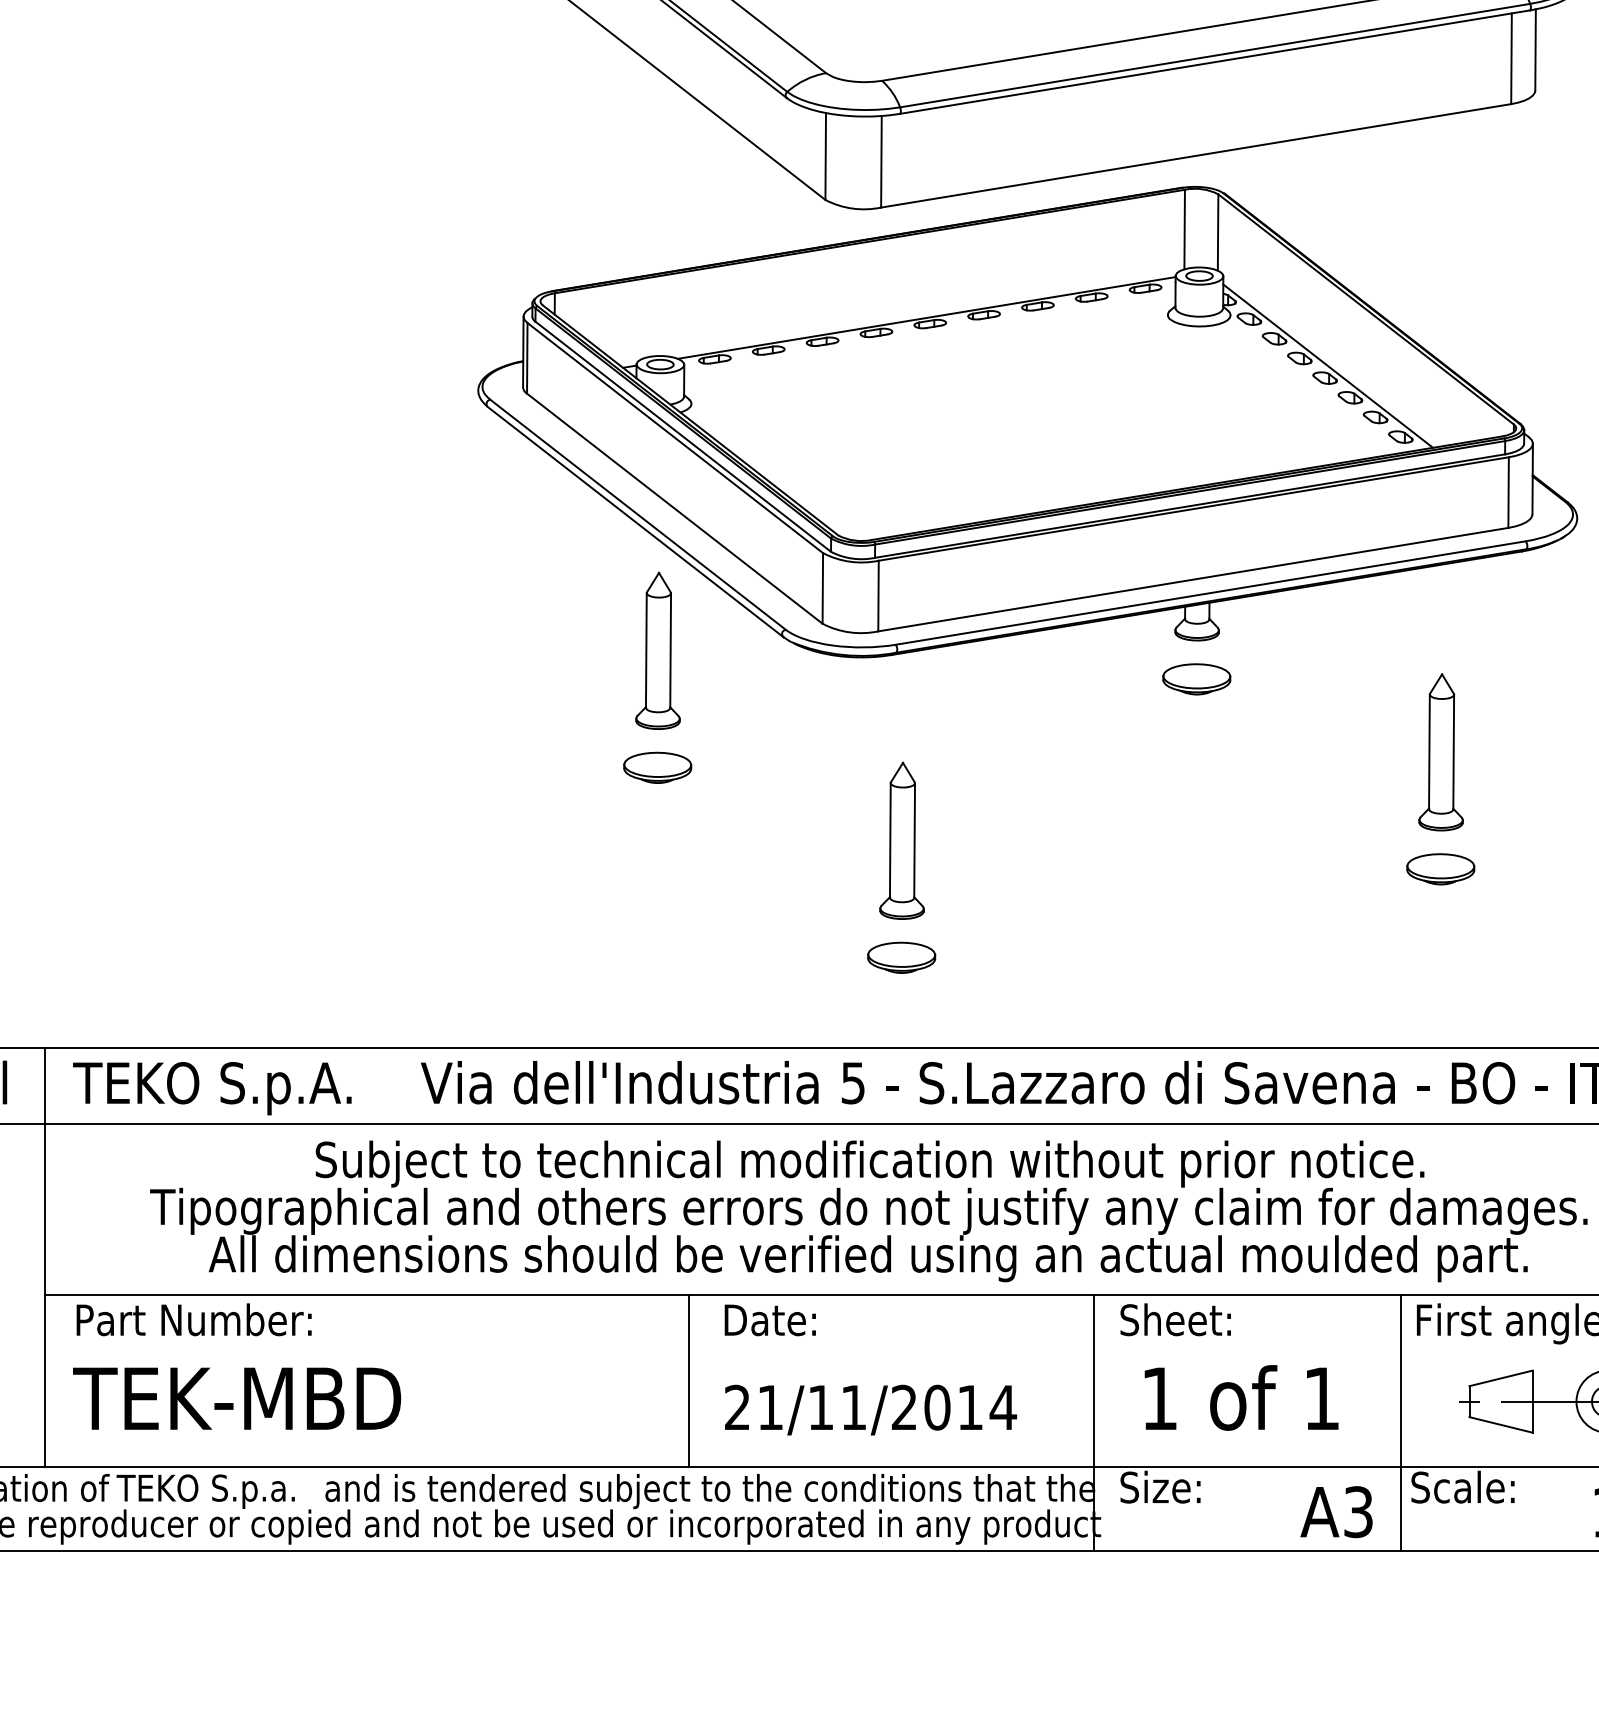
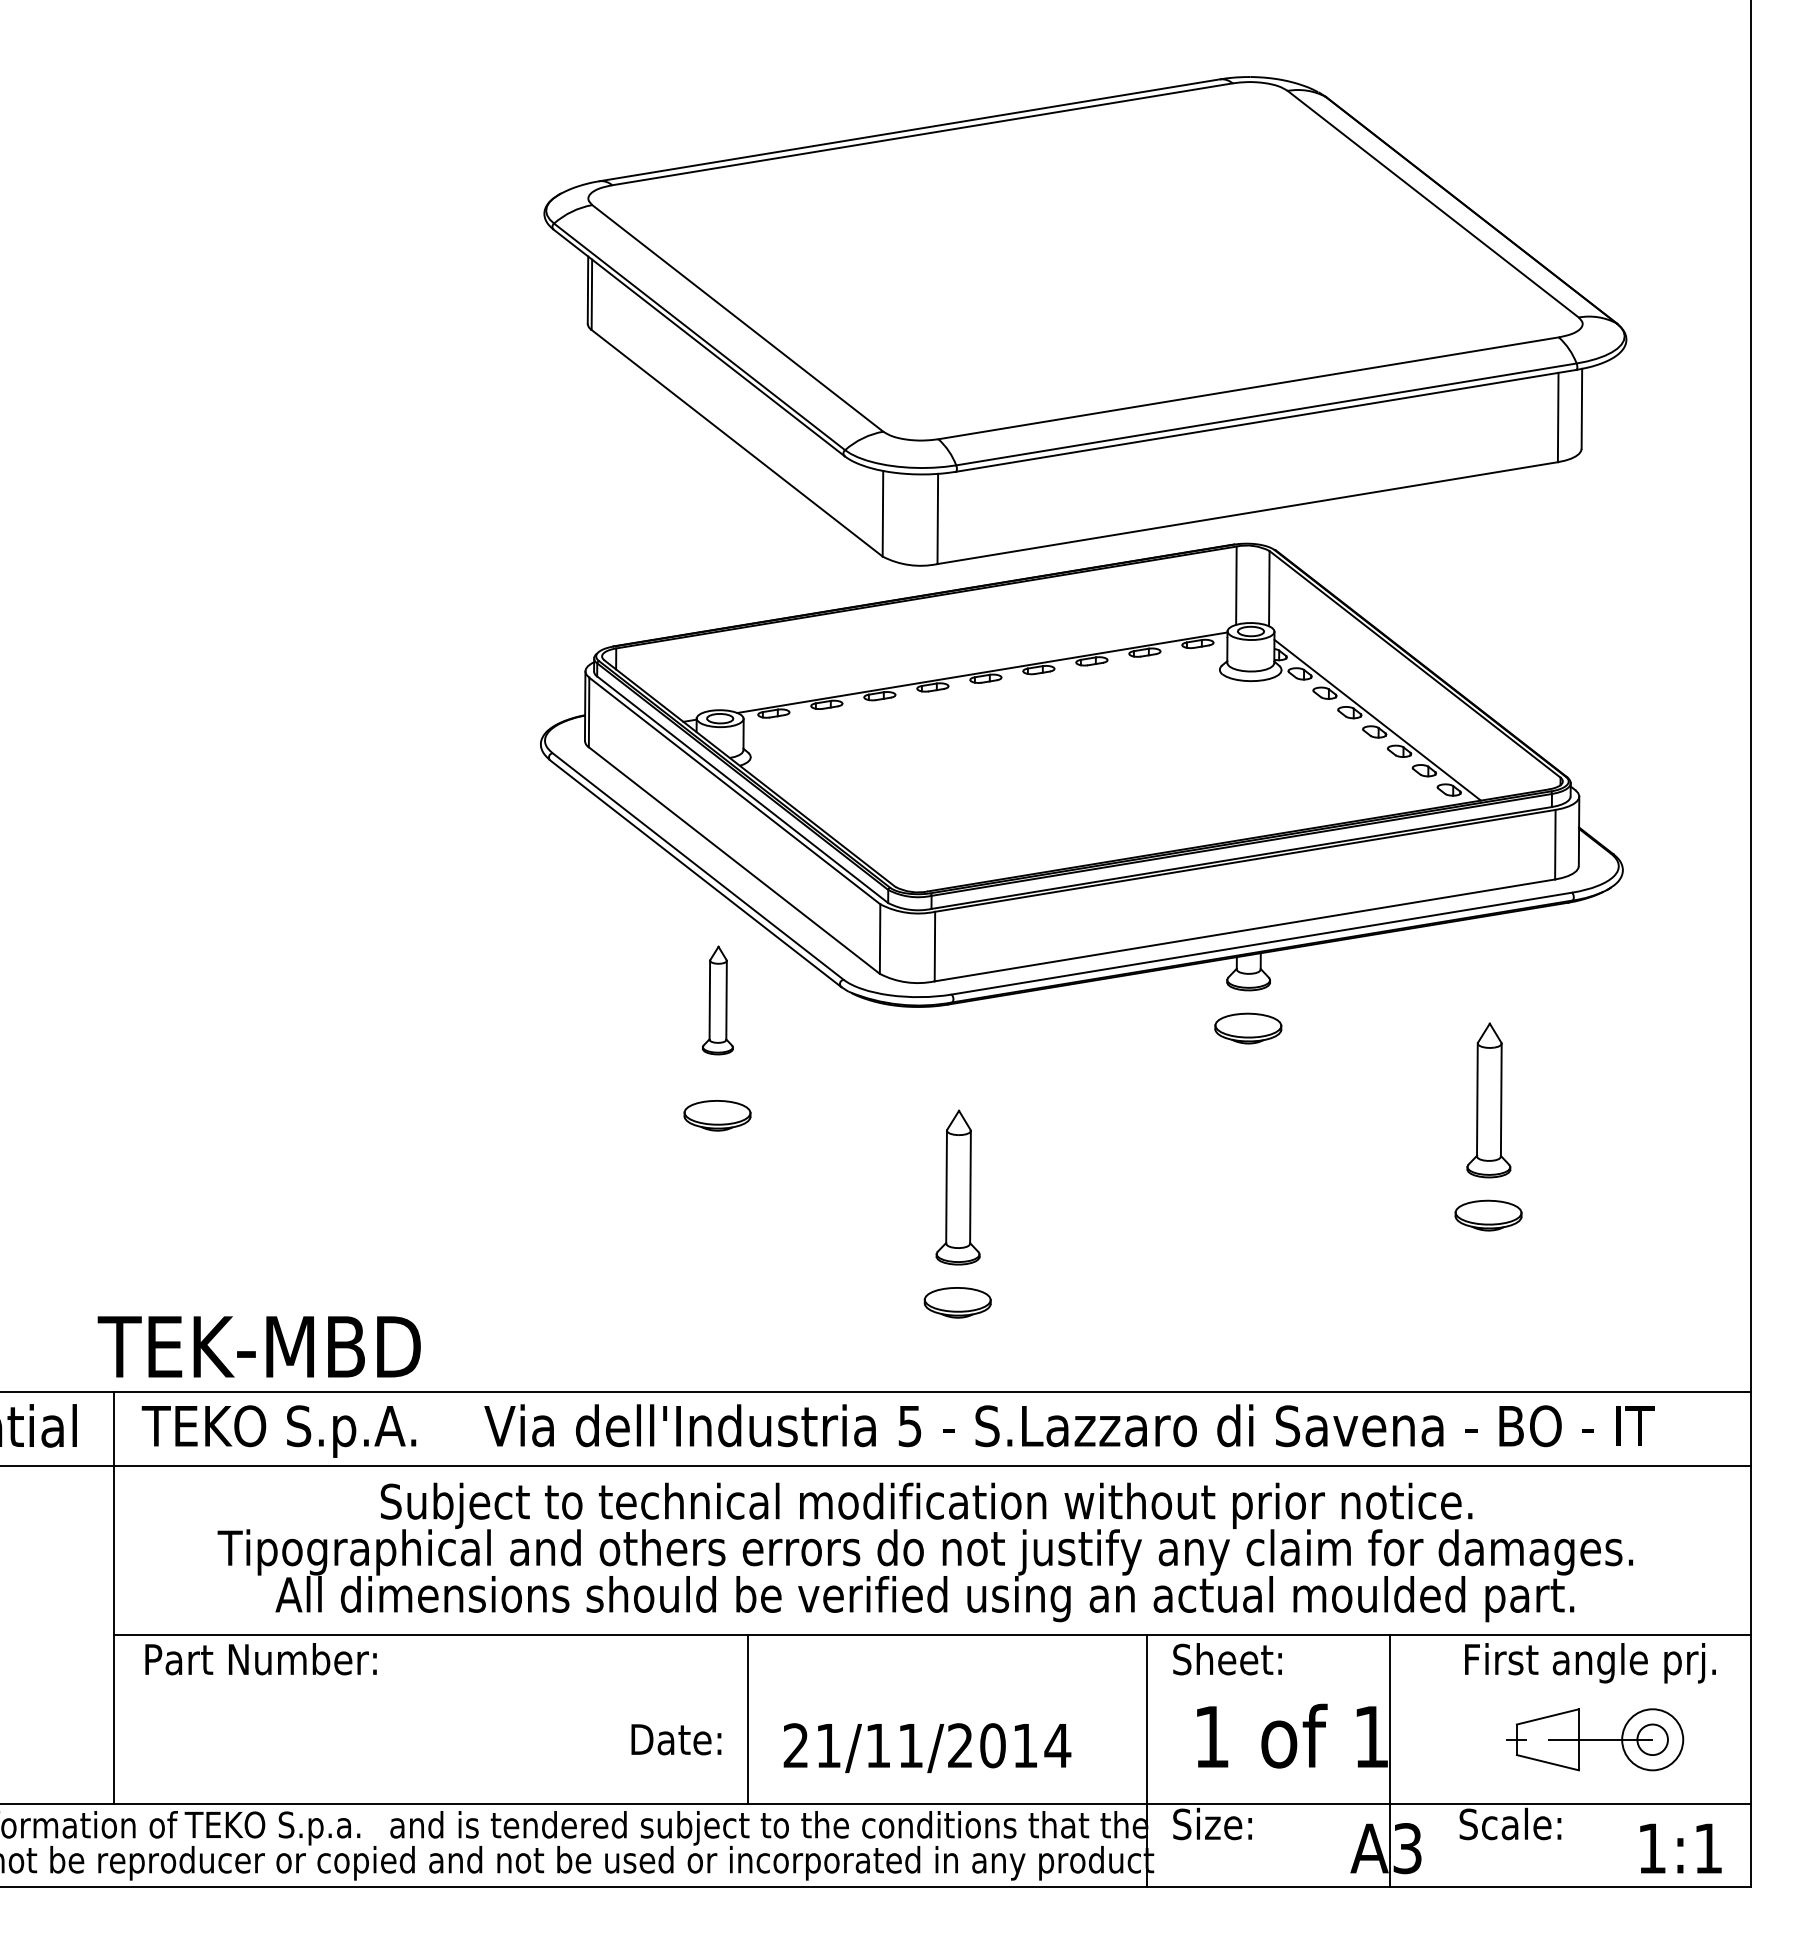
part: (657, 650) -> (717, 1000), size x0.7
text: (770, 1320) -> (676, 1739), moved
text: (236, 1398) -> (258, 1346), moved
line: (1401, 1422) -> (1390, 1760), moved

